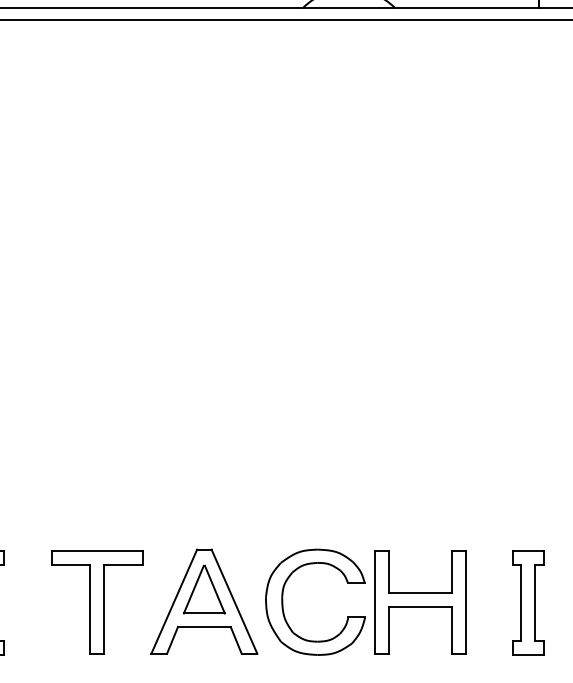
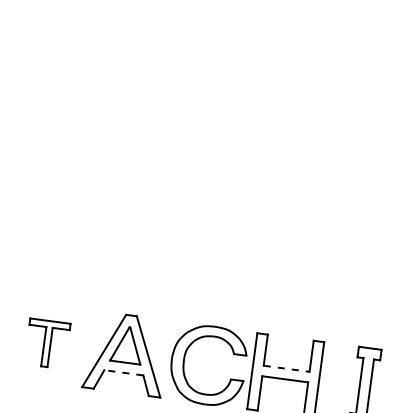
line: (421, 592) -> (287, 368), solid -> dashed
part: (97, 602) -> (47, 344), size x0.6
line: (203, 627) -> (123, 372), solid -> dashed

